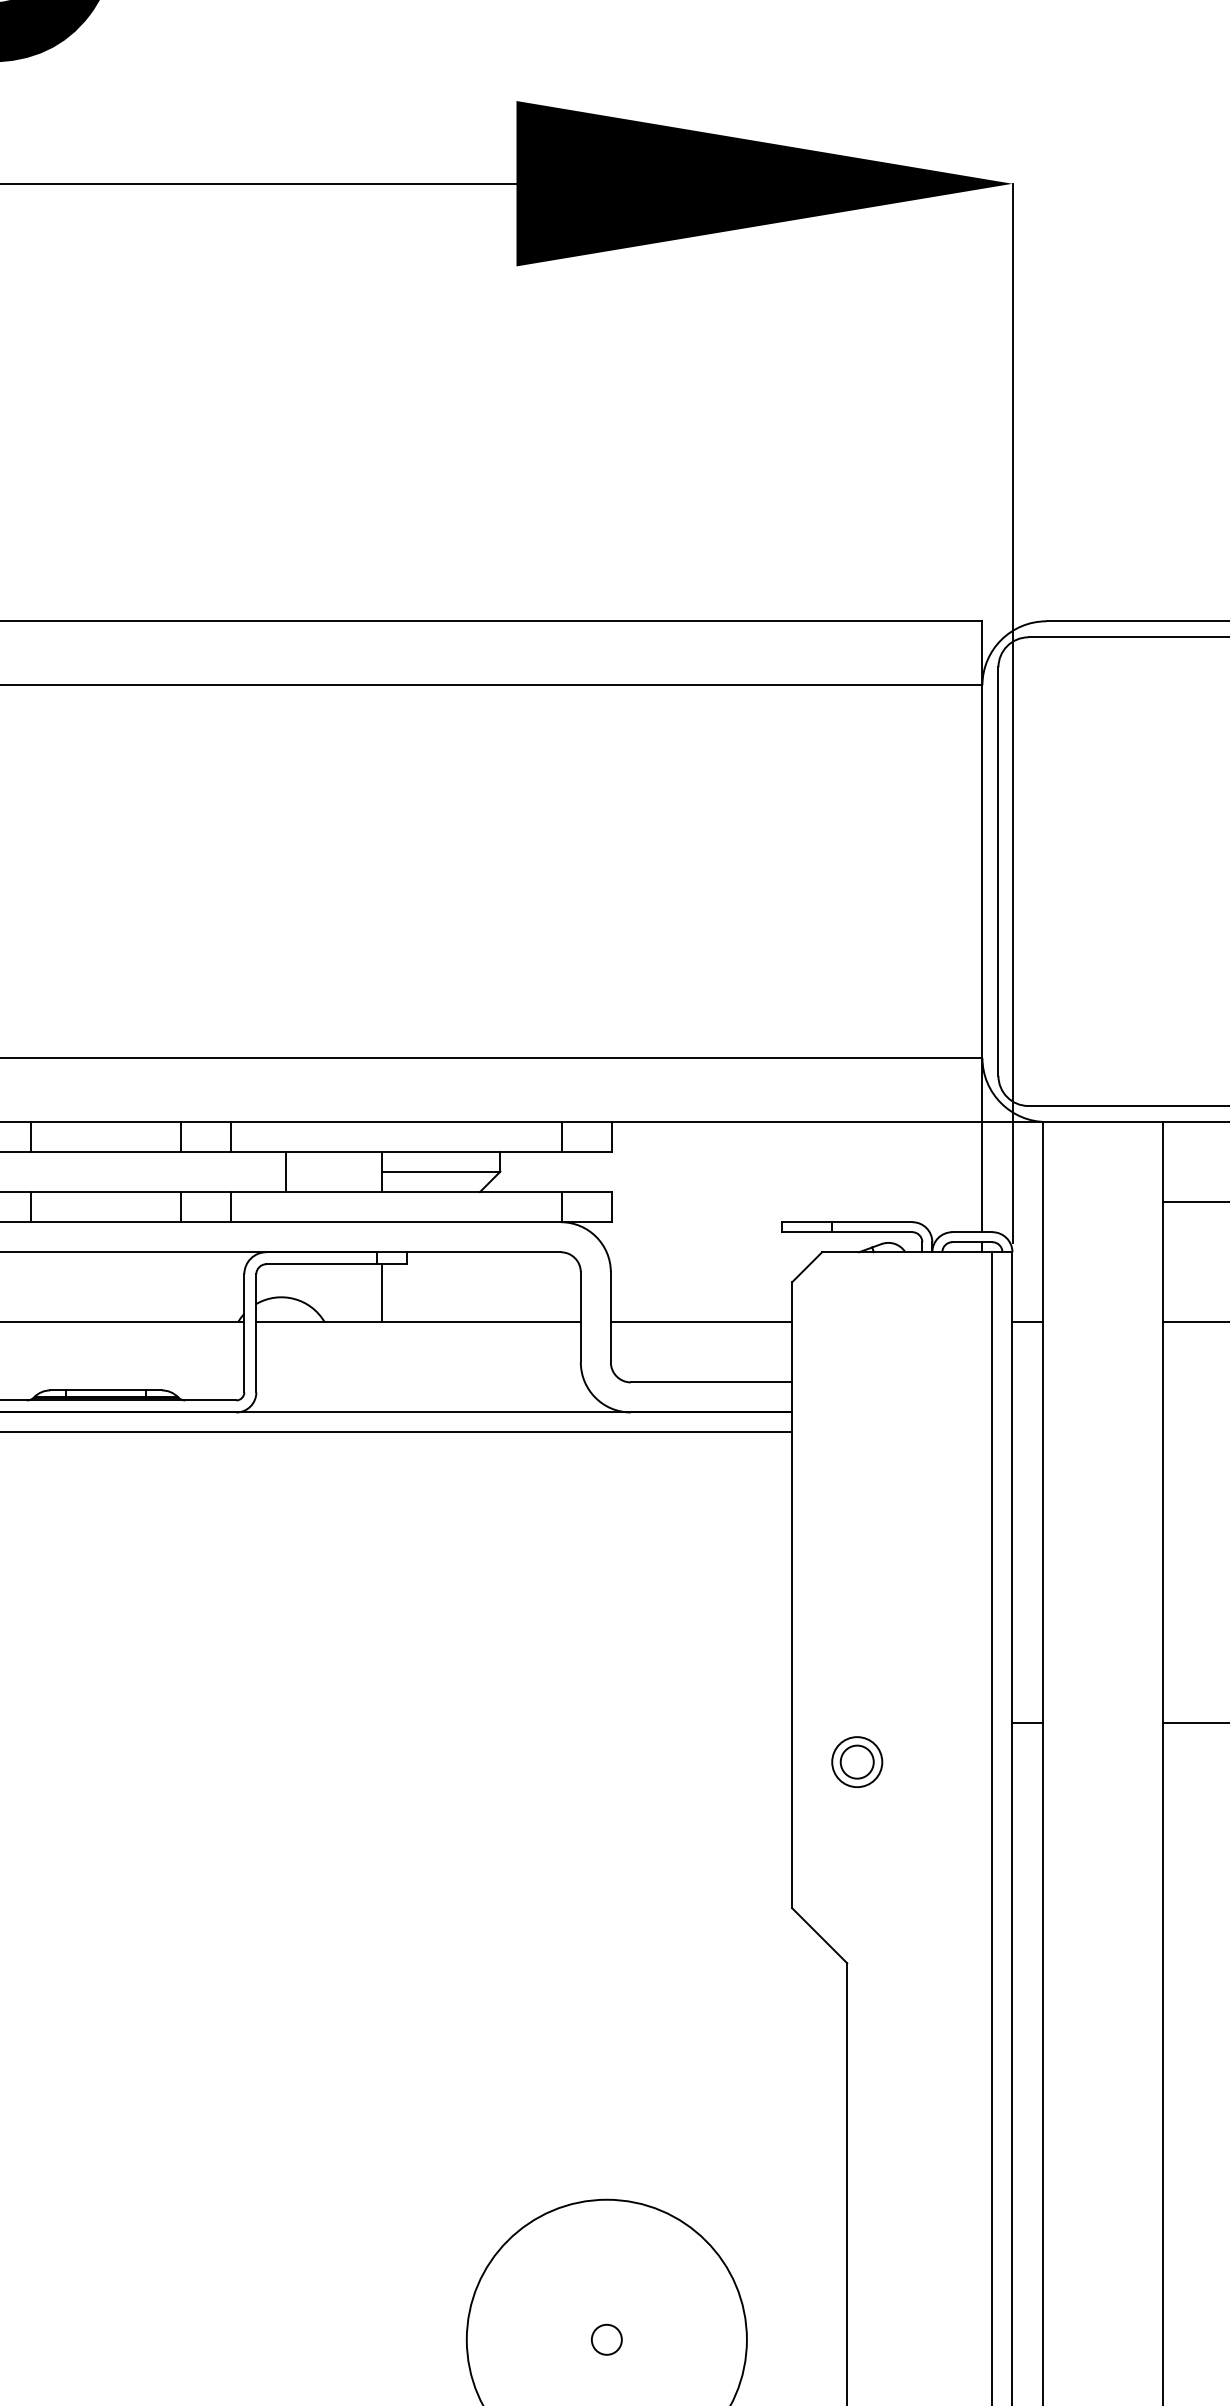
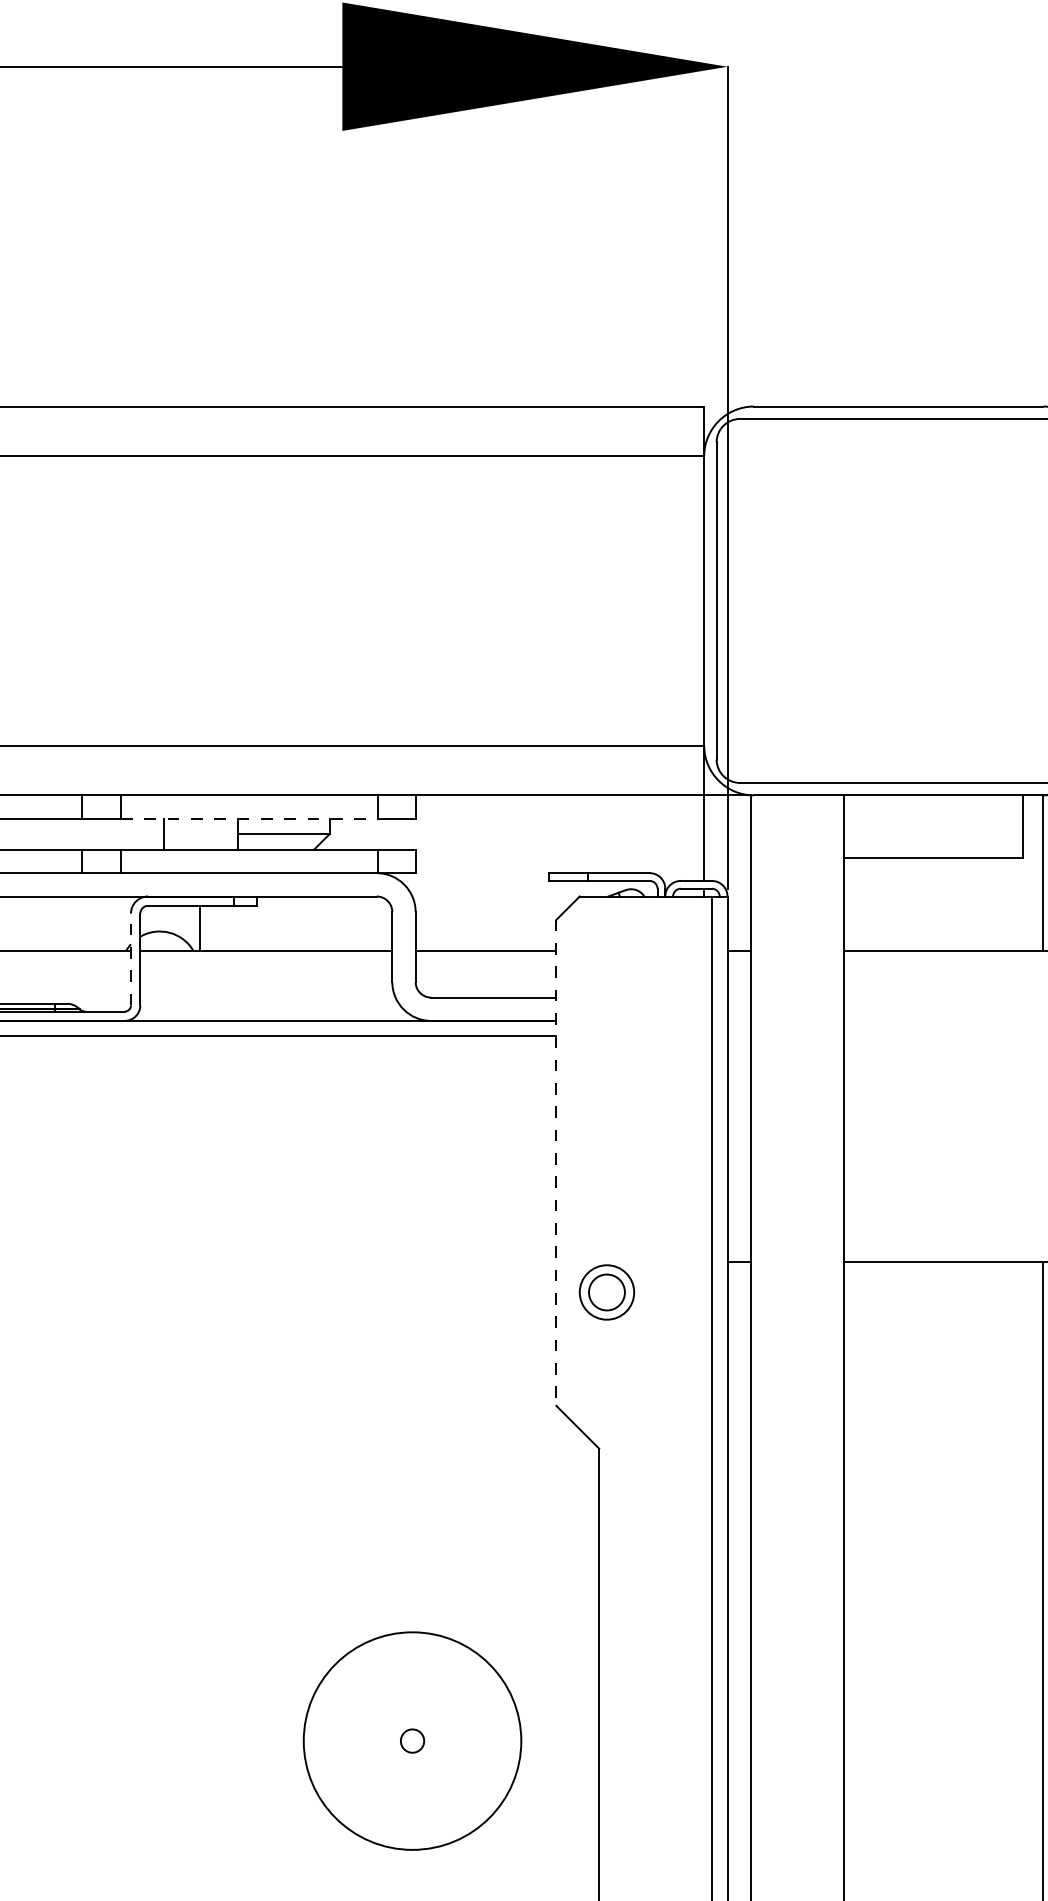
line: (396, 1151) -> (249, 818), solid -> dashed
line: (381, 1292) -> (199, 927), moved
line: (244, 1333) -> (131, 959), solid -> dashed
line: (792, 1596) -> (556, 1163), solid -> dashed
part: (856, 1762) -> (606, 1292), size x1.4

